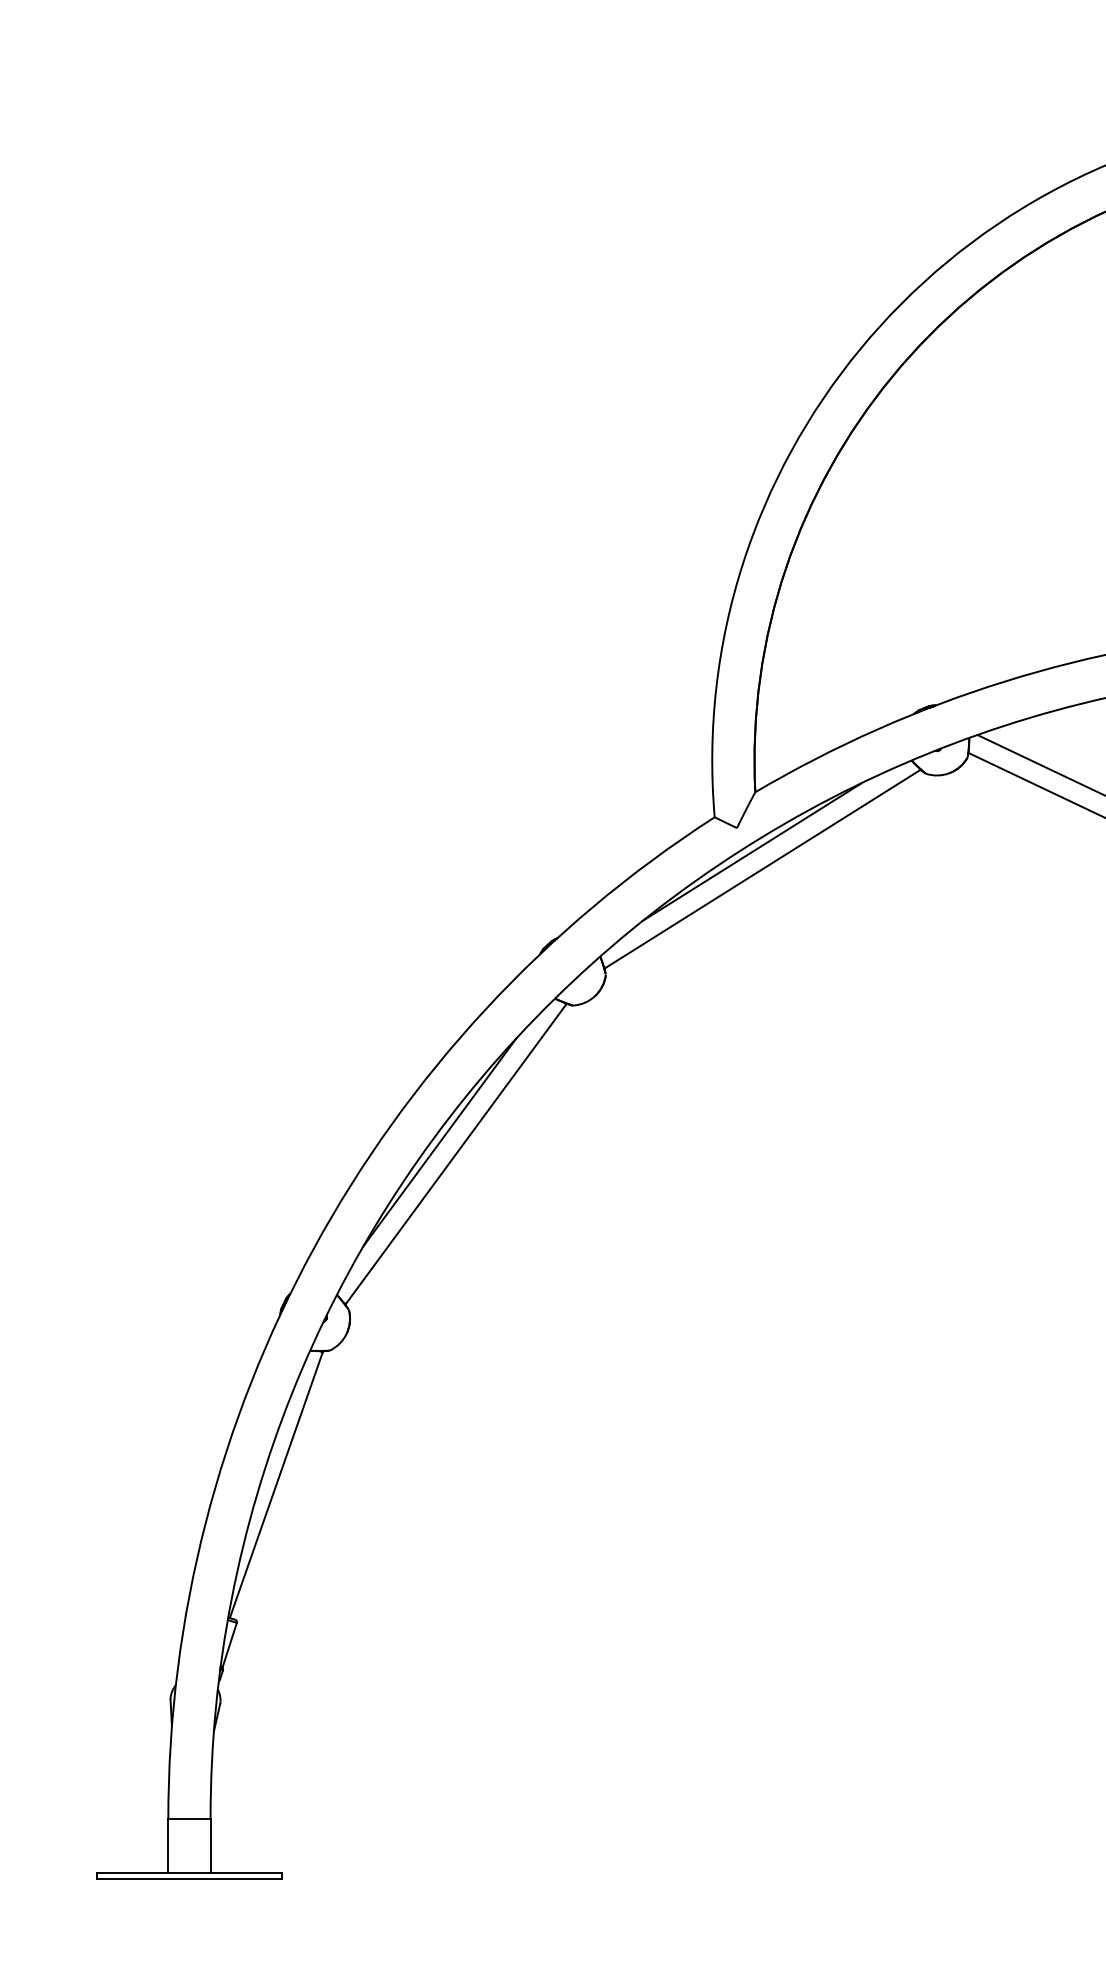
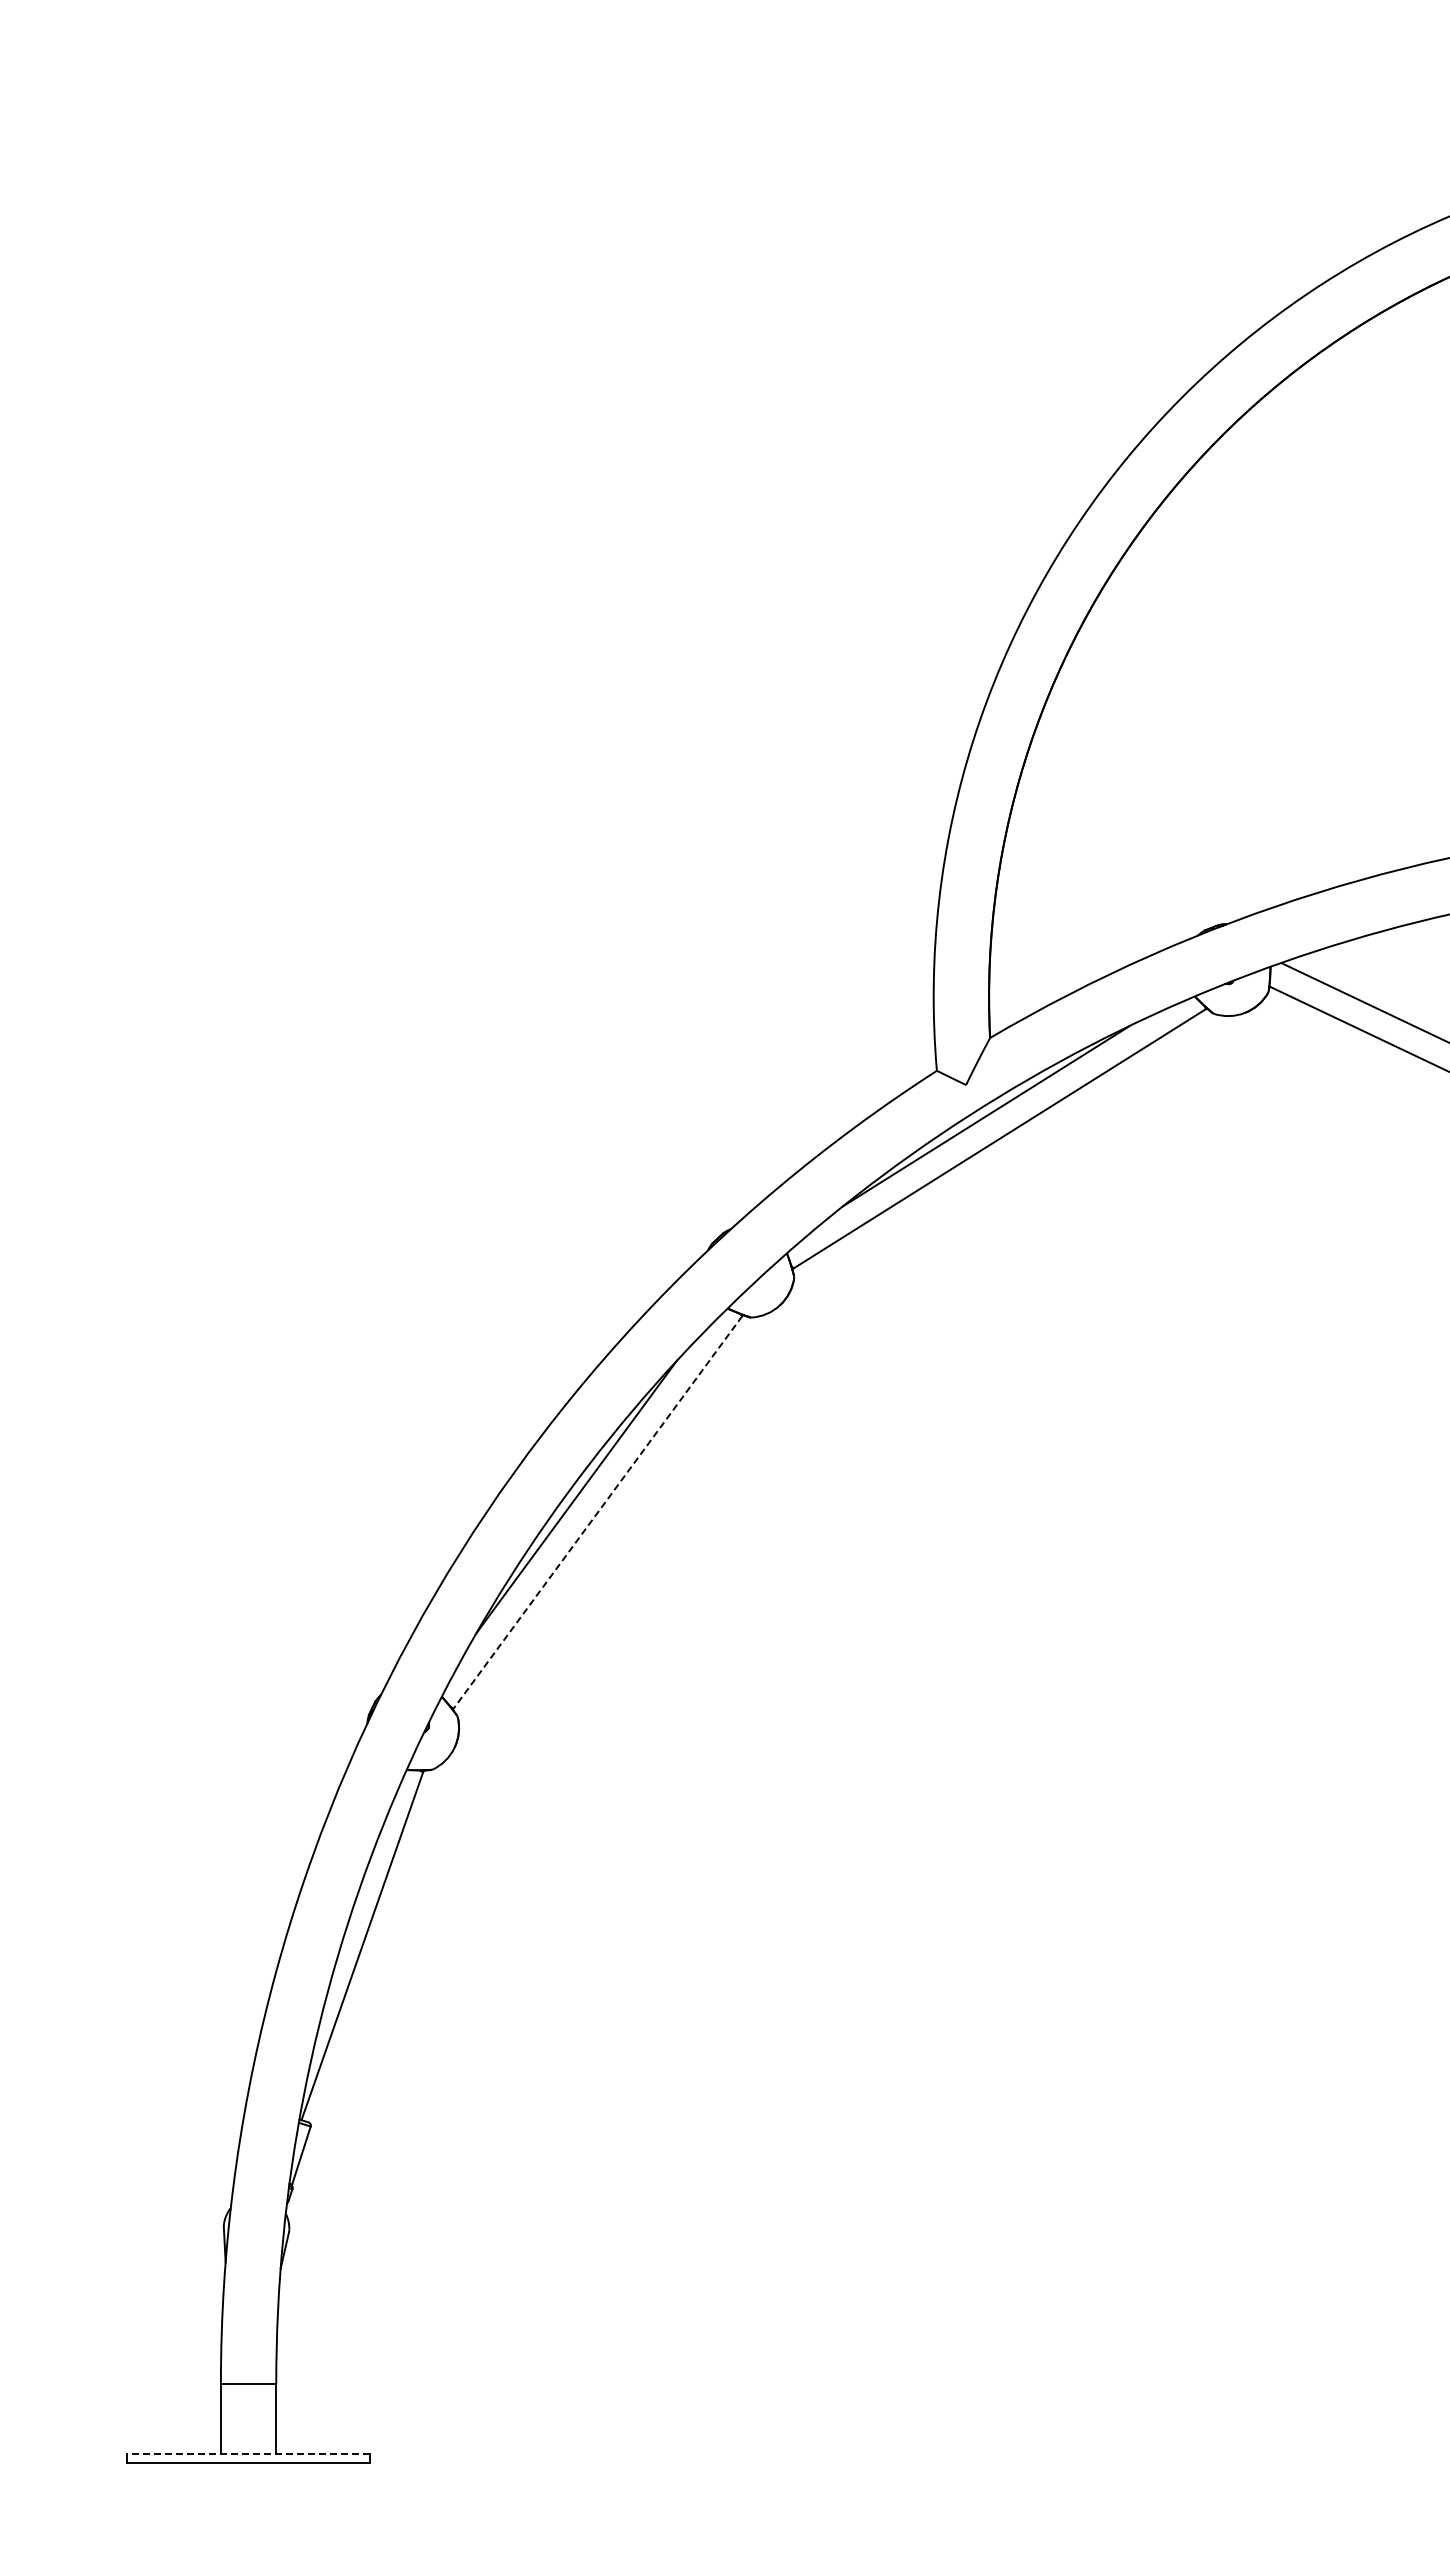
line: (455, 1154) -> (597, 1512), solid -> dashed
line: (189, 1873) -> (248, 2454), solid -> dashed

